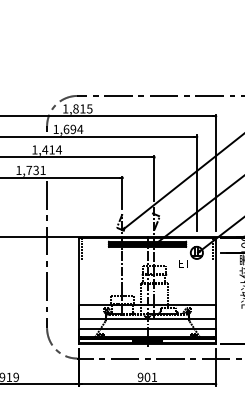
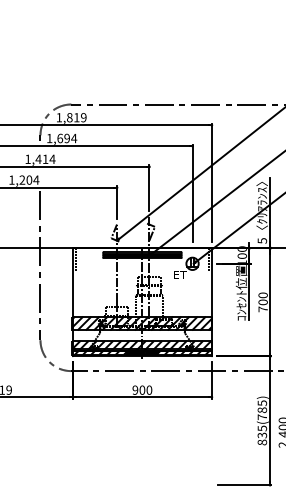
text: (89, 108) -> (83, 117), 1,815 -> 1,819
text: (36, 169) -> (29, 179), 1,731 -> 1,204
hatch: (146, 311) -> (141, 323), added
hatch: (146, 335) -> (141, 347), added
text: (154, 376) -> (149, 389), 901 -> 900

